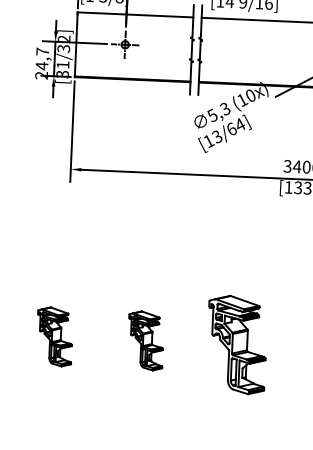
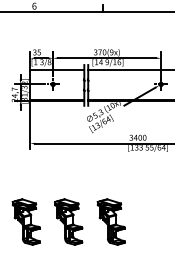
part: (53, 335) -> (25, 221), size x1.67
part: (145, 339) -> (68, 221), size x1.67

